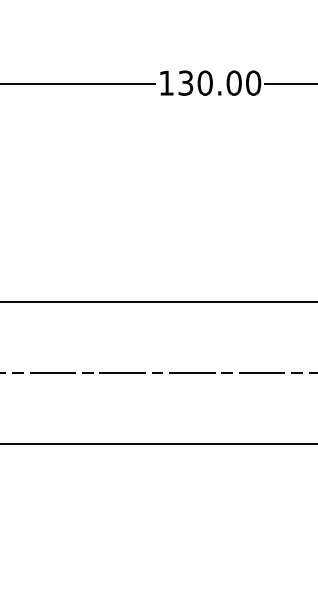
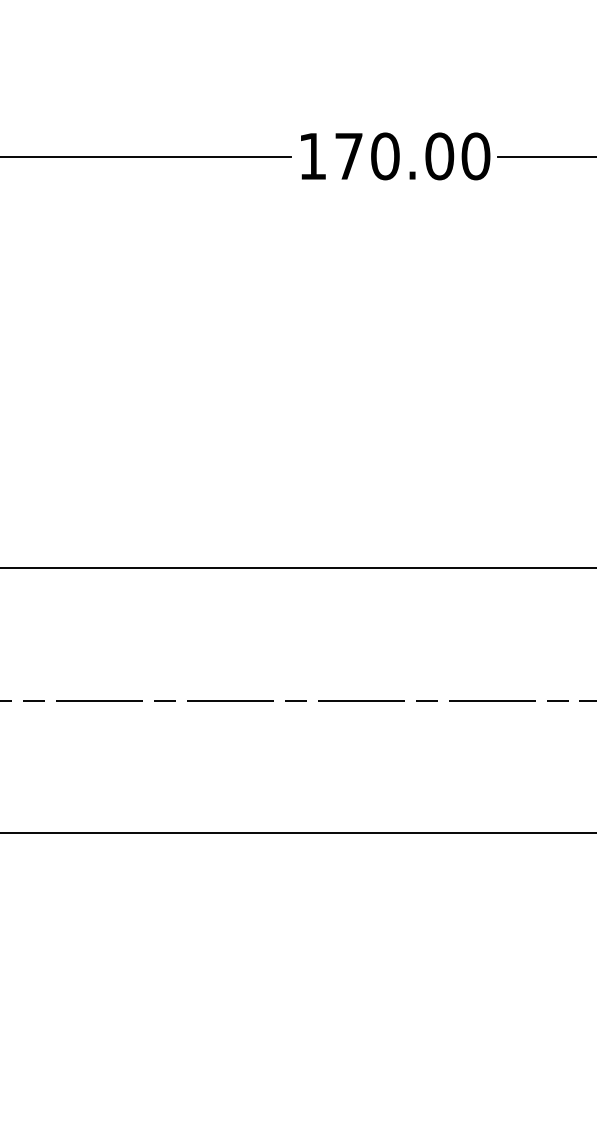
text: (185, 82) -> (348, 155), 130.00 -> 170.00

